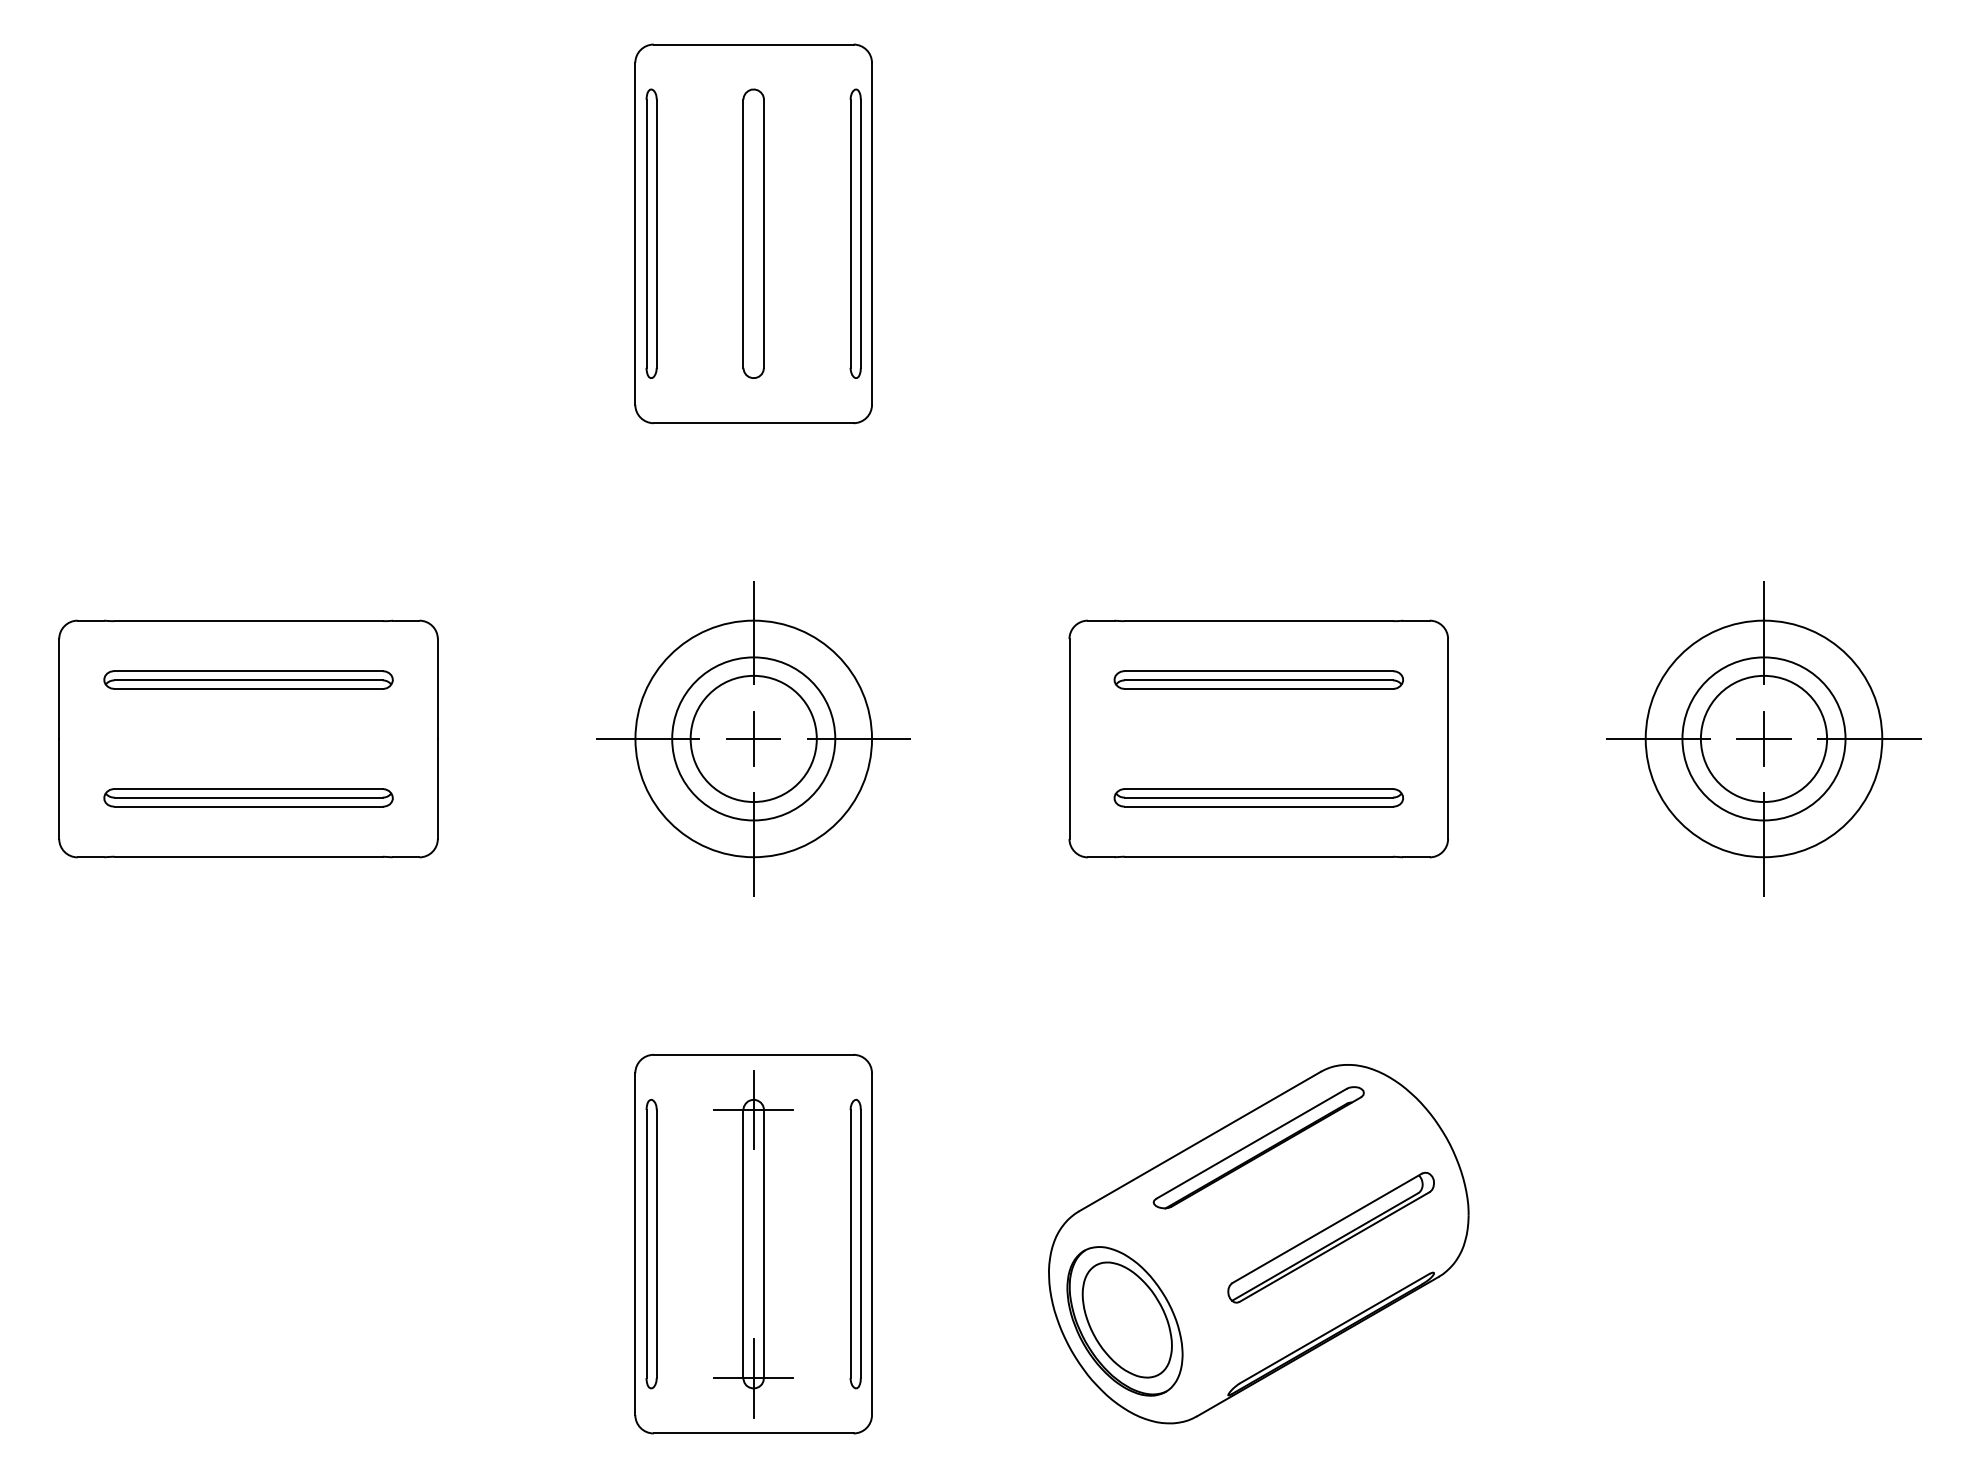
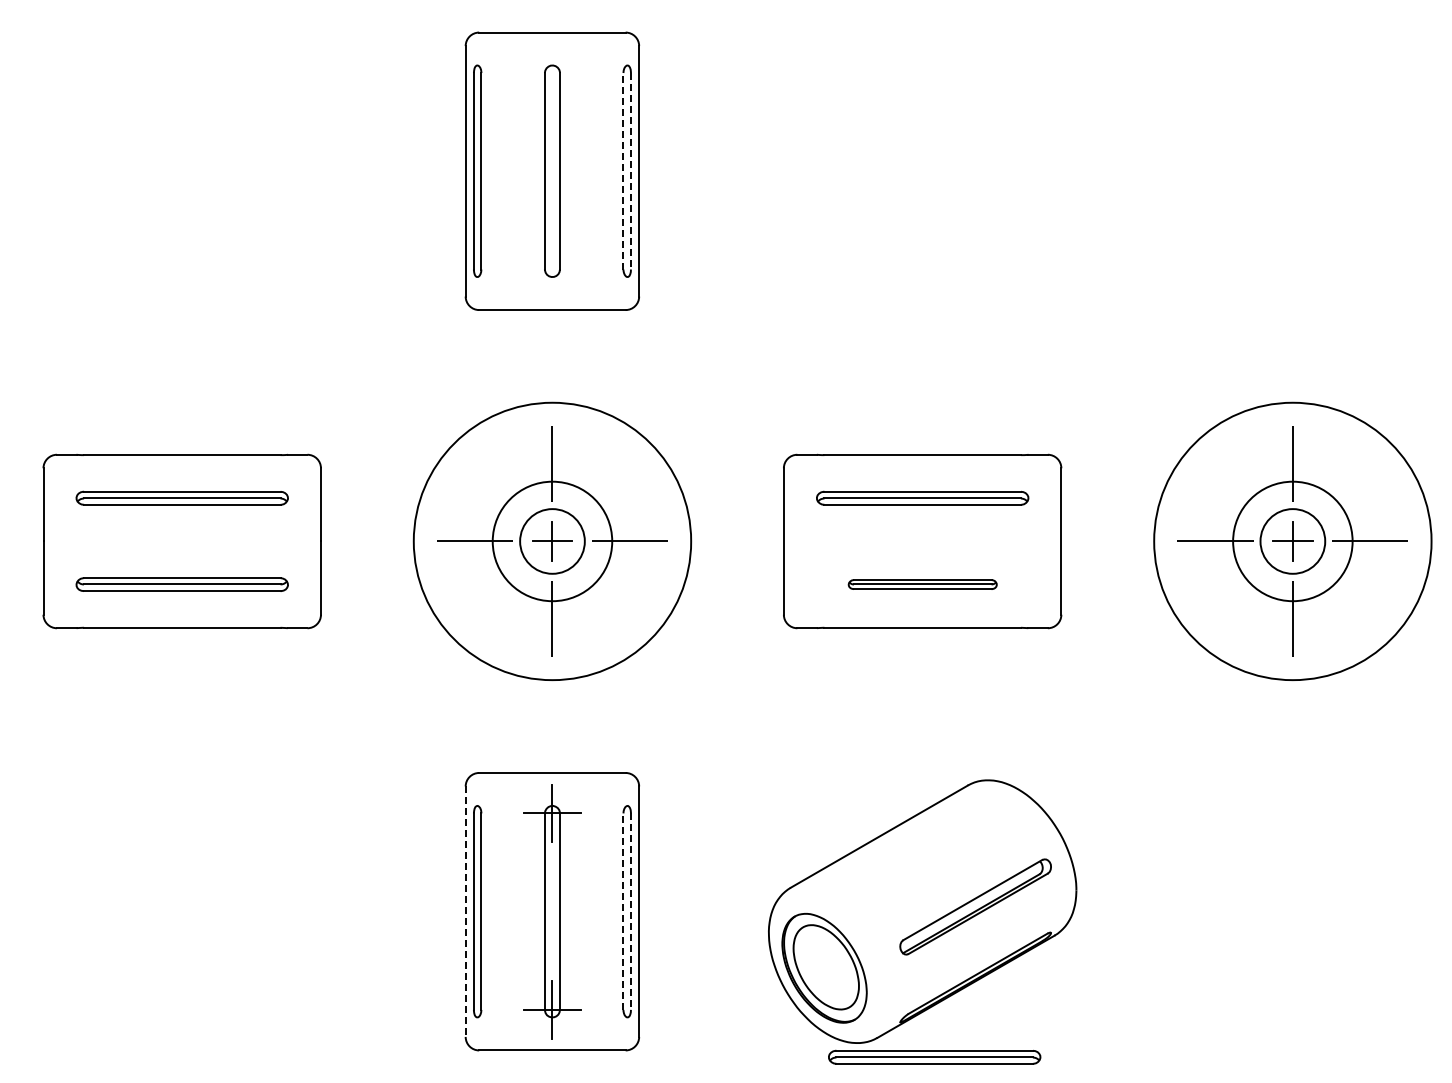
line: (850, 232) -> (623, 170), solid -> dashed
line: (860, 234) -> (630, 171), solid -> dashed
circle: (753, 739) -> (552, 541), size x0.7
circle: (753, 739) -> (552, 541), size x1.6
circle: (1763, 739) -> (1292, 541), size x0.7
circle: (1763, 739) -> (1292, 541), size x1.6
part: (1258, 797) -> (922, 584), size x0.7
part: (1258, 1146) -> (922, 840), removed
line: (850, 1243) -> (623, 911), solid -> dashed
line: (635, 1245) -> (465, 912), solid -> dashed
line: (860, 1245) -> (630, 912), solid -> dashed
part: (1274, 1441) -> (934, 1056), added

